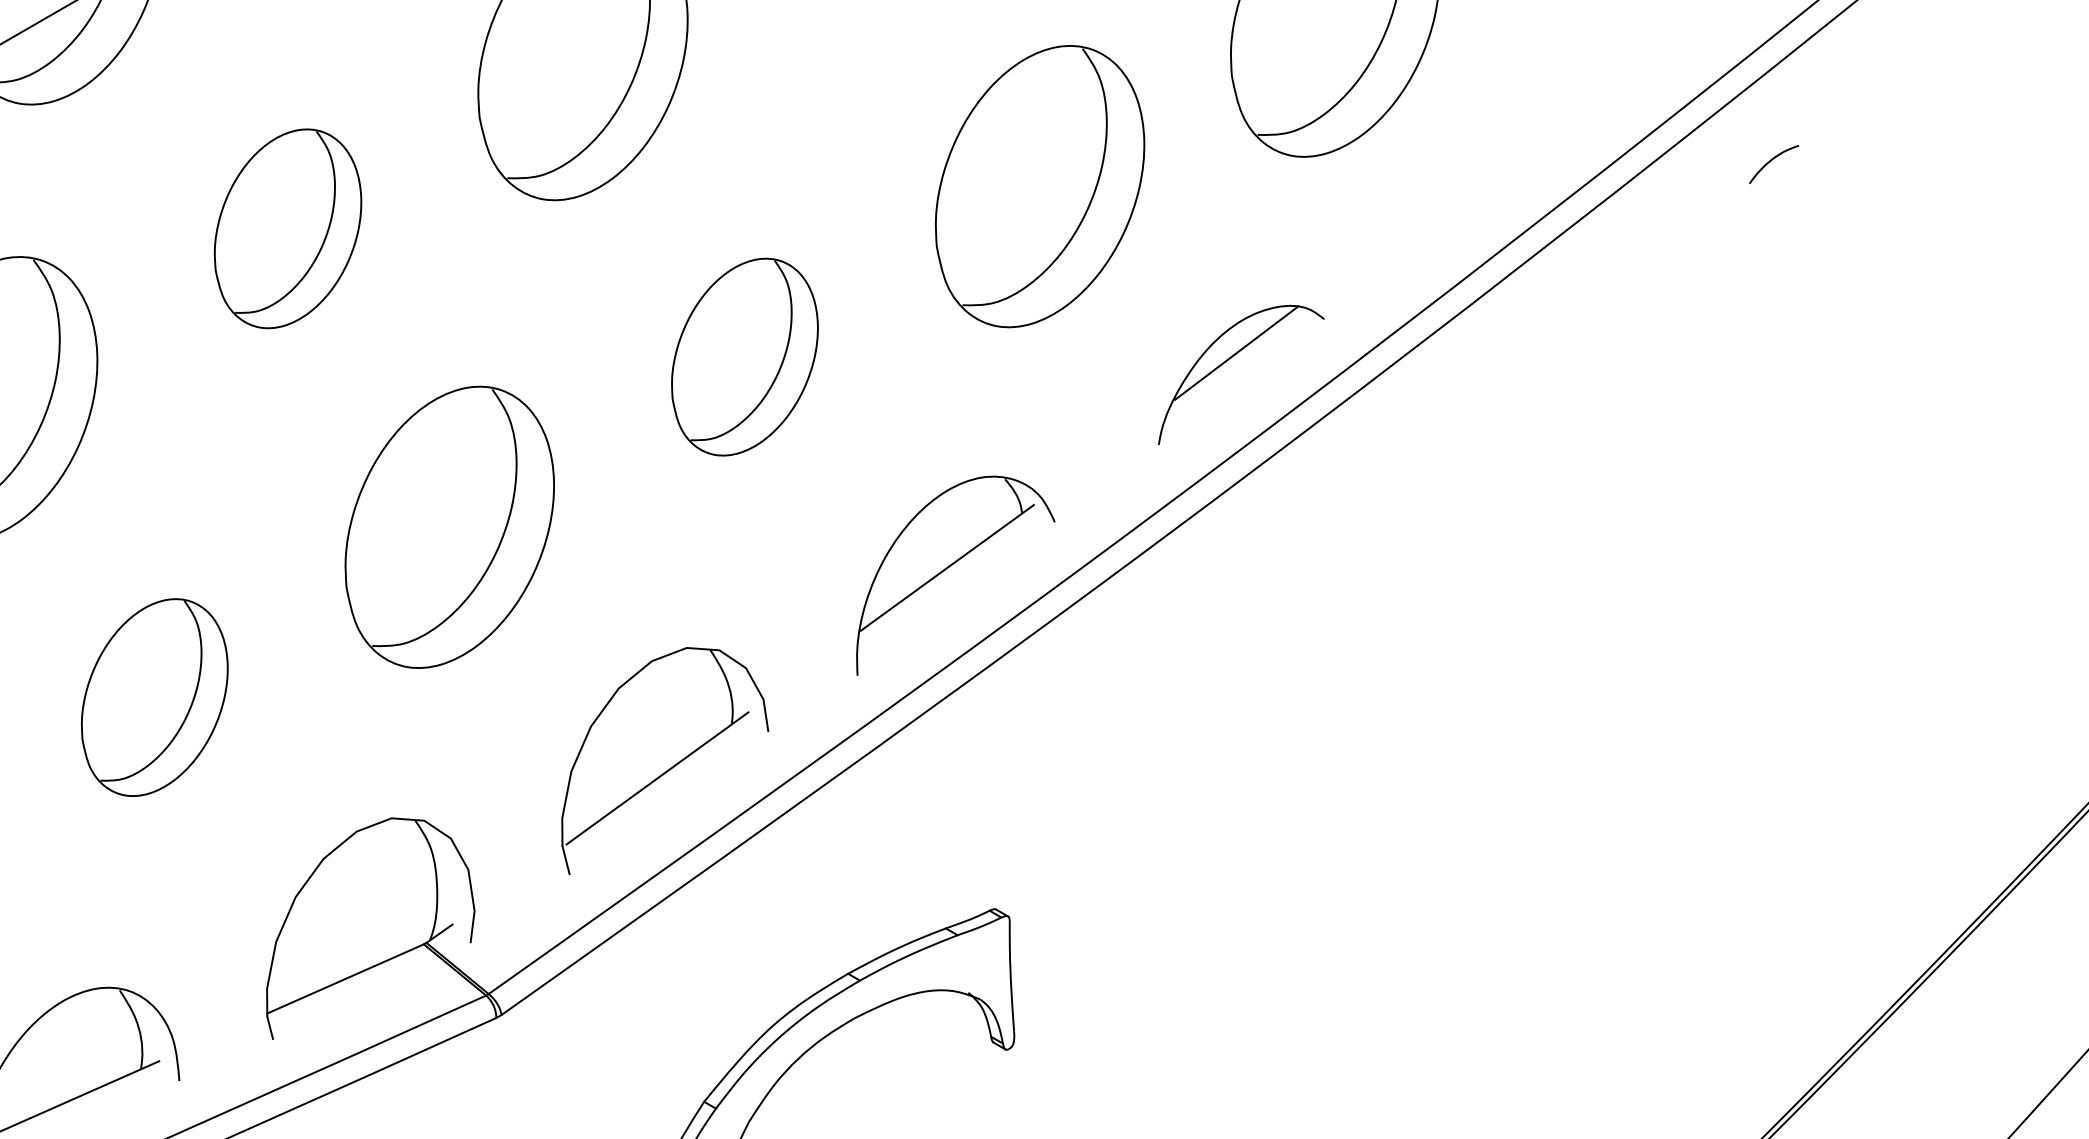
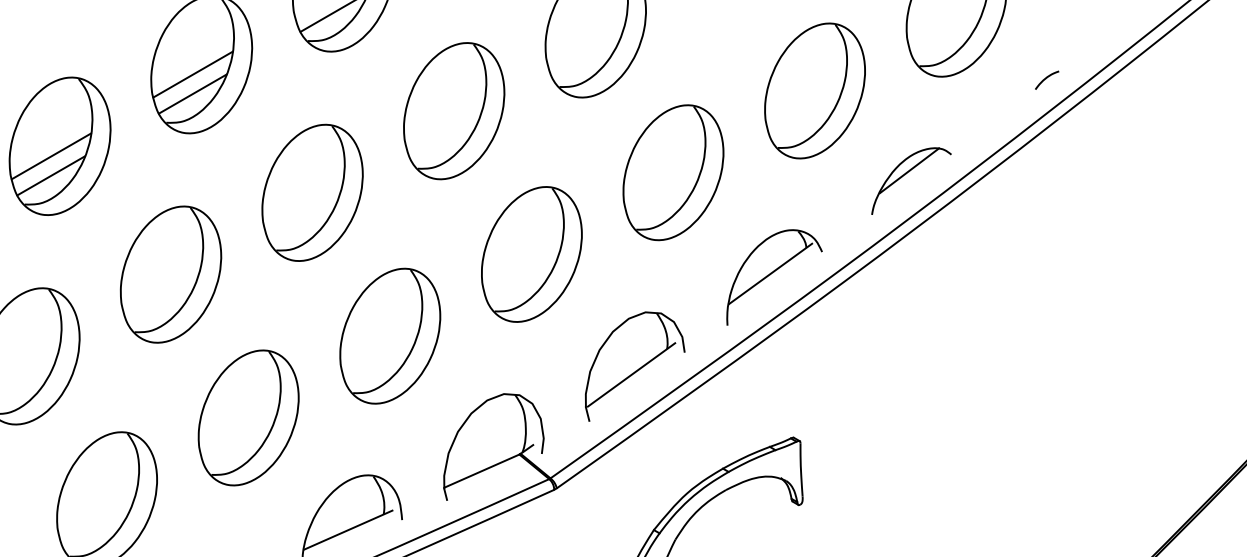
curve: (1774, 160) -> (1047, 78), moved
part: (288, 229) -> (454, 111), size x1.43
part: (744, 356) -> (673, 172), size x1.43
part: (155, 696) -> (390, 335), size x1.43

